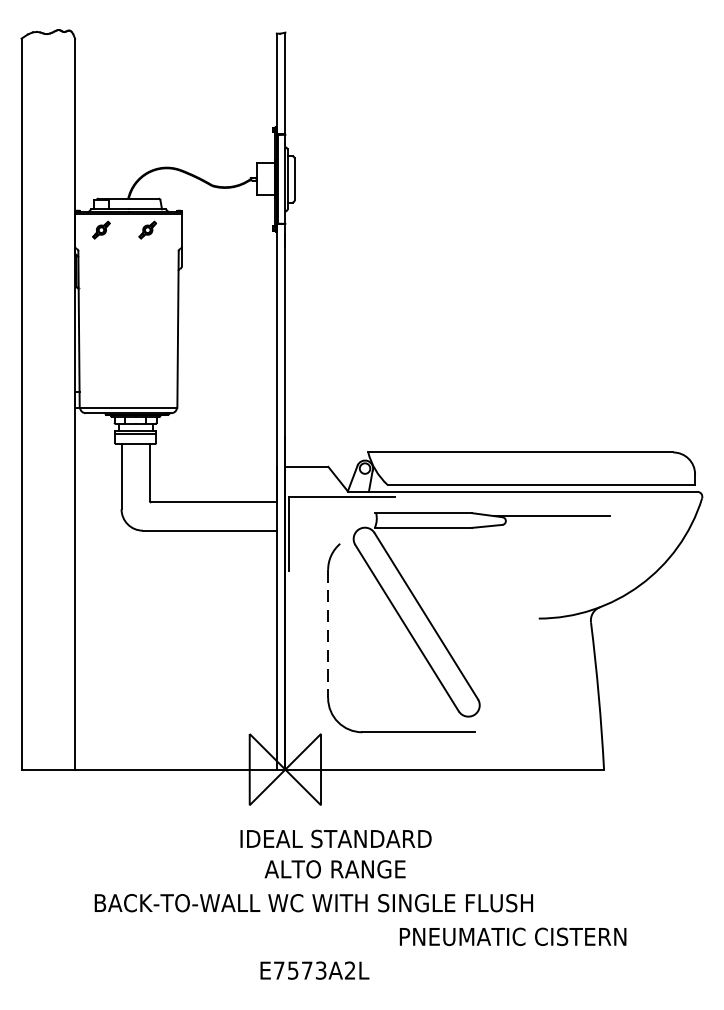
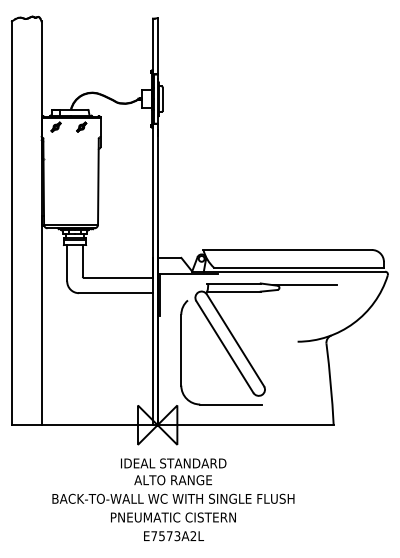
line: (328, 634) -> (181, 350), dashed -> solid
text: (335, 853) -> (173, 471), moved
text: (513, 936) -> (173, 517), moved

